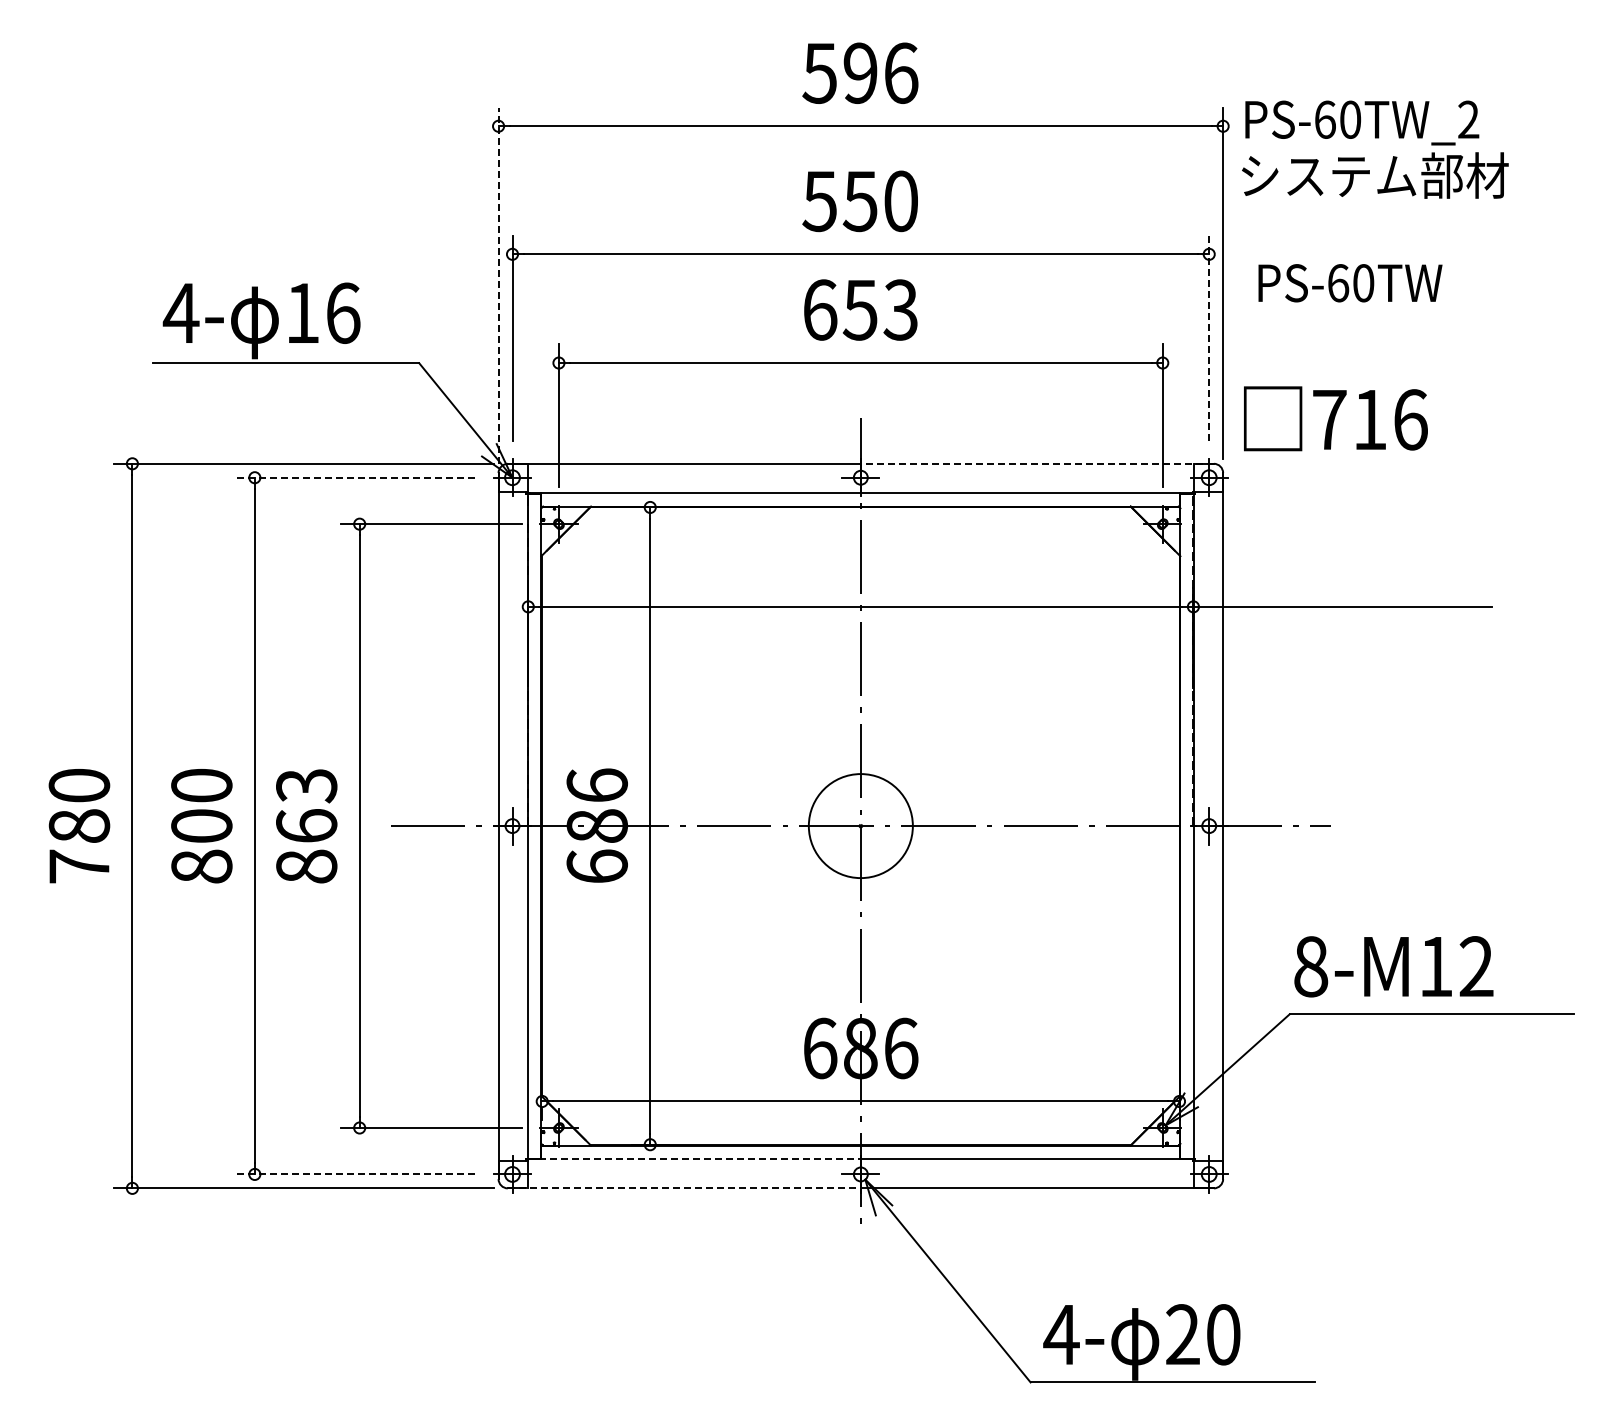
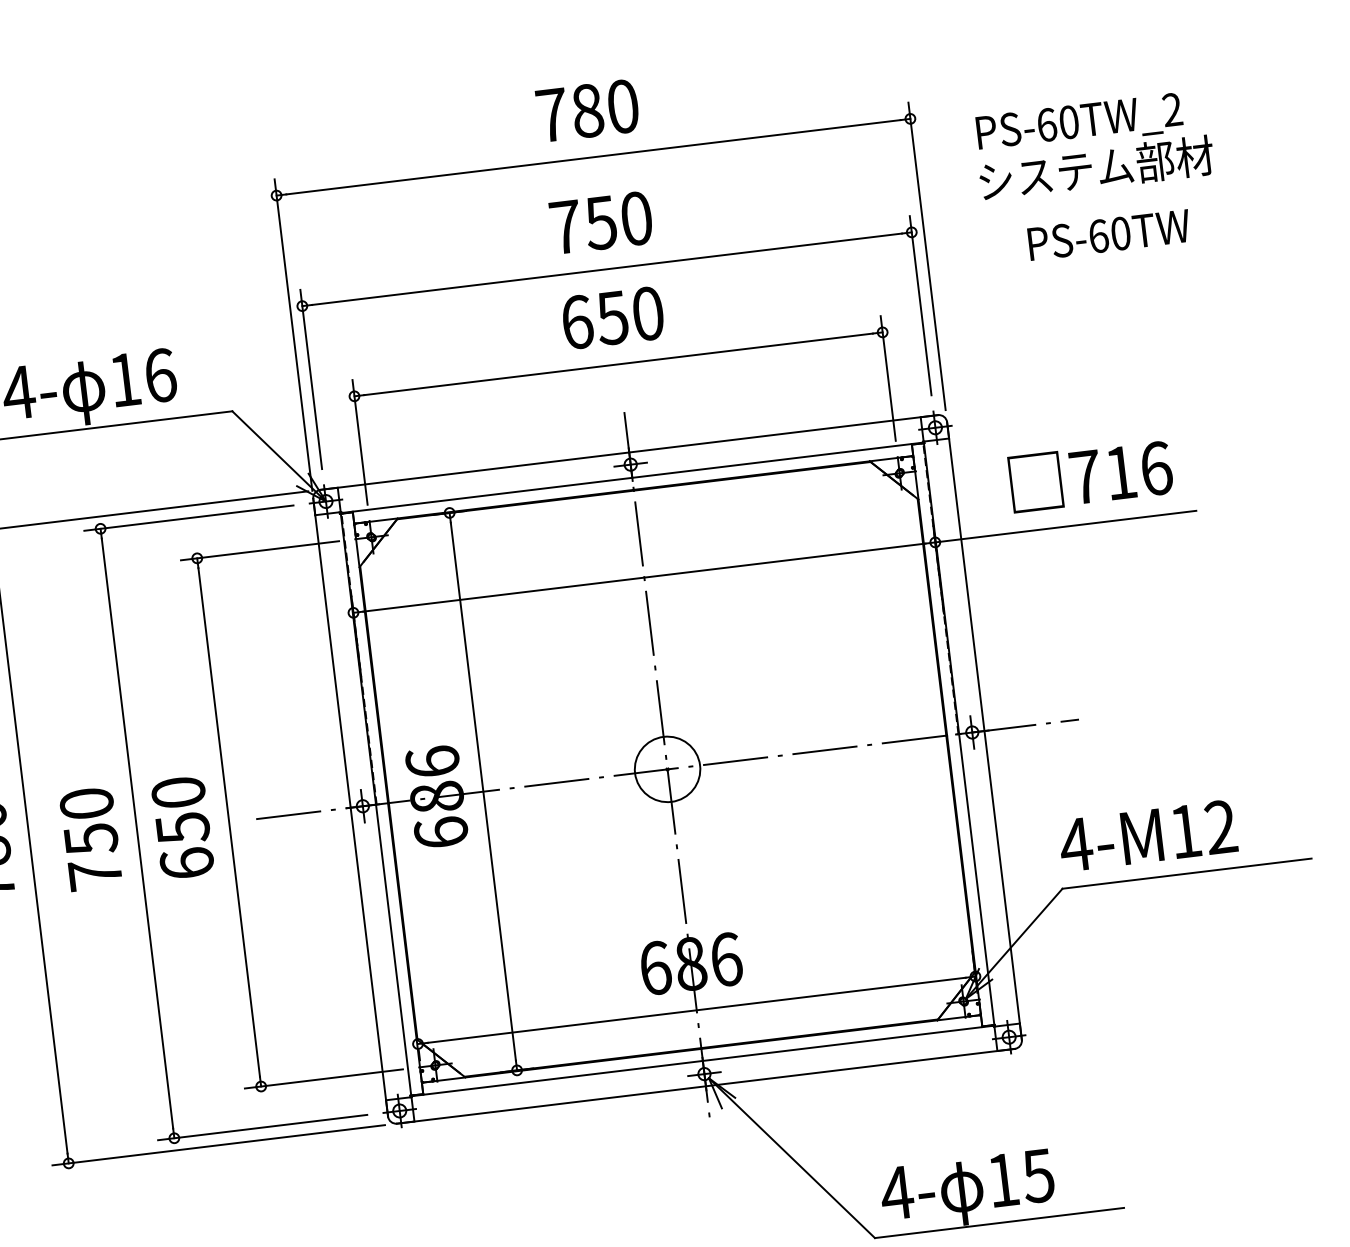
text: (860, 72) -> (587, 110), 596 -> 780
text: (1375, 149) -> (1094, 145), moved
text: (819, 201) -> (565, 227), 550 -> 750
text: (1350, 283) -> (1109, 235), moved
line: (498, 285) -> (293, 334), dashed -> solid
text: (900, 309) -> (647, 313), 653 -> 650
line: (1209, 337) -> (920, 305), dashed -> solid
text: (1335, 418) -> (1090, 475), moved
line: (1036, 463) -> (782, 433), dashed -> solid
line: (355, 477) -> (188, 517), dashed -> solid
text: (306, 825) -> (182, 827), 863 -> 650
circle: (860, 825) -> (667, 768), size x0.71
text: (201, 846) -> (92, 857), 800 -> 750
text: (1310, 966) -> (1075, 844), 8-M12 -> 4-M12
line: (694, 1159) -> (557, 1078), dashed -> solid
line: (355, 1174) -> (262, 1127), dashed -> solid
line: (684, 1188) -> (551, 1105), dashed -> solid
text: (1203, 1334) -> (1021, 1177), 20 -> 15

